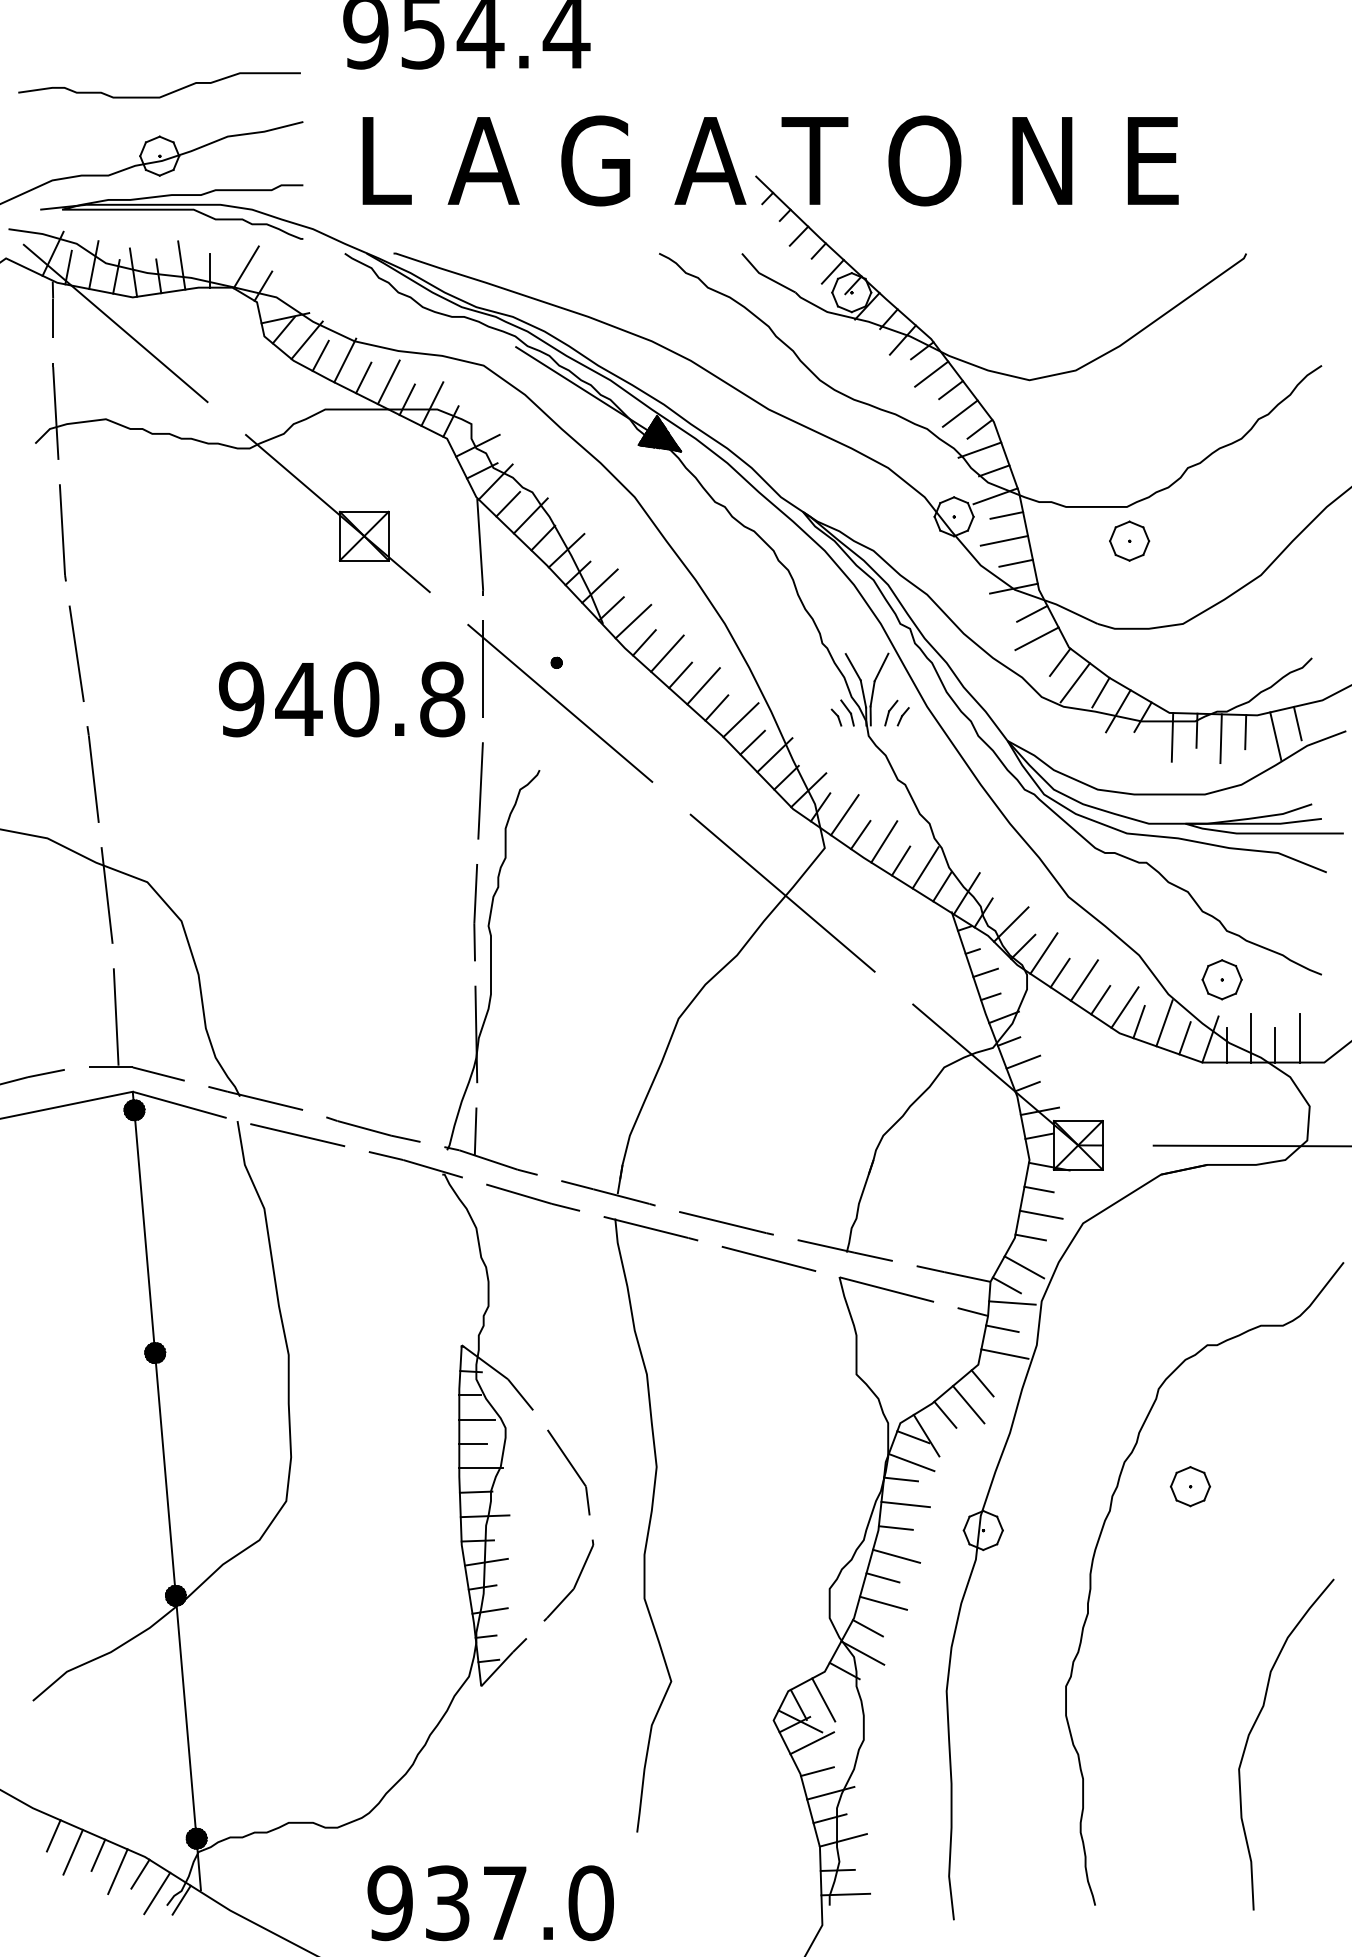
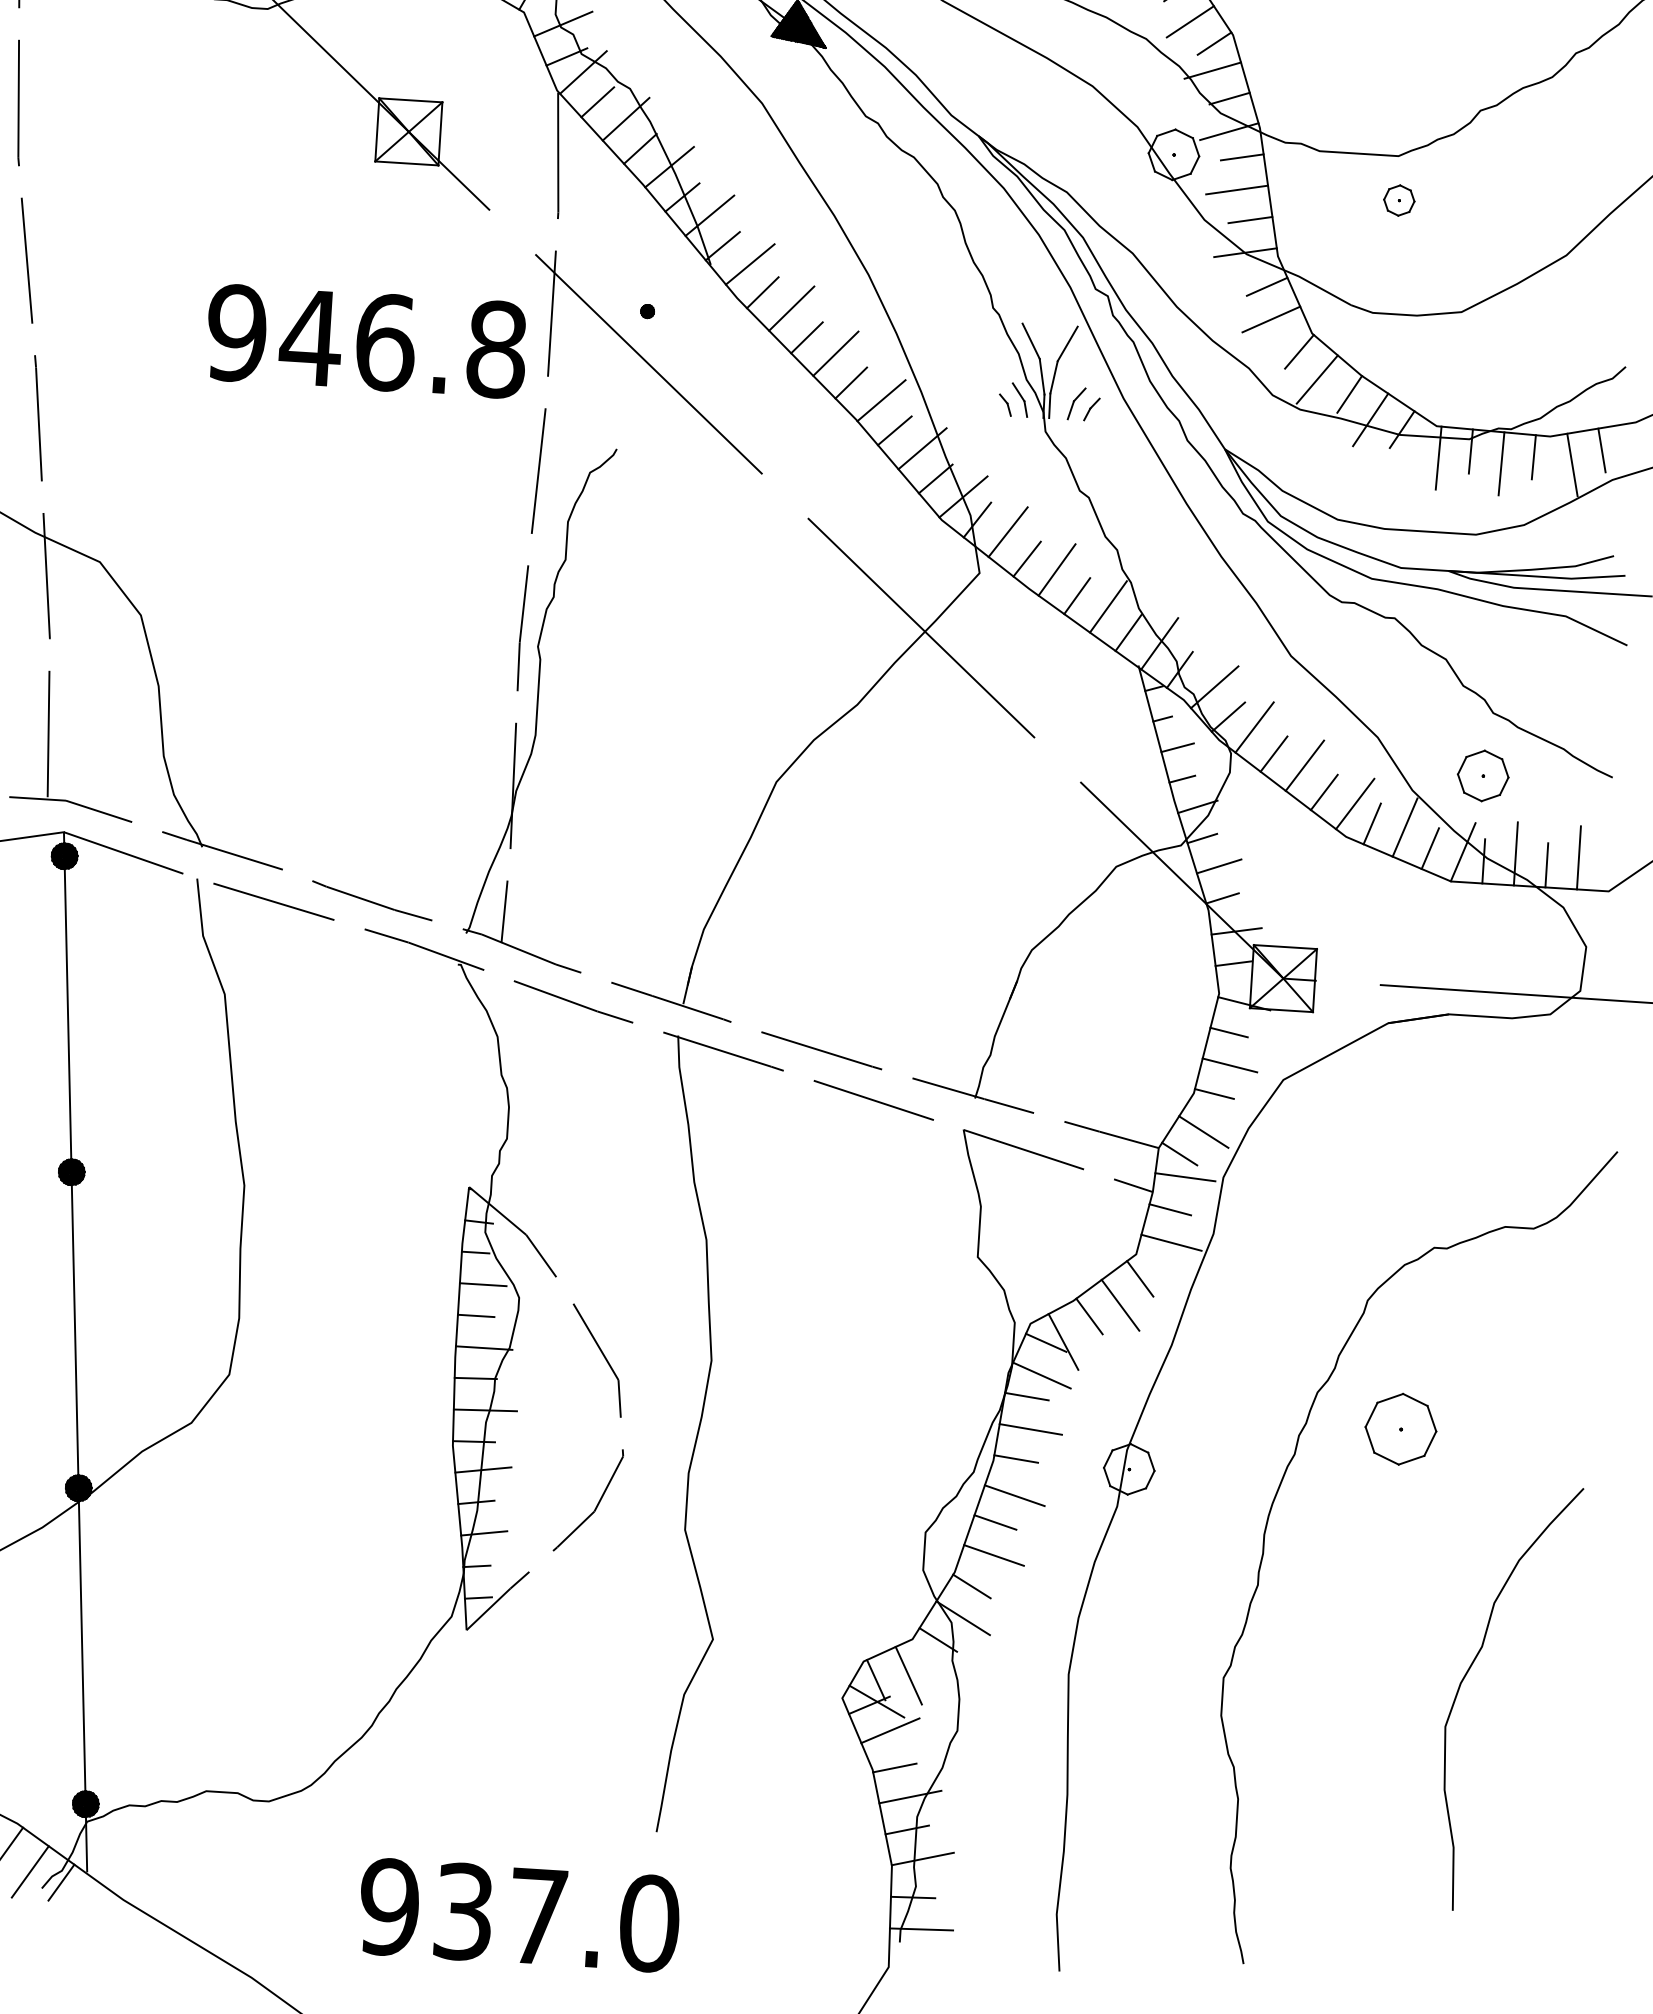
part: (1129, 540) -> (1399, 199), size x0.6
text: (356, 699) -> (385, 342), 940.8 -> 946.8
part: (1190, 1486) -> (1400, 1429), size x1.4
curve: (1253, 1728) -> (1467, 1675), moved
text: (490, 1903) -> (519, 1915), moved

